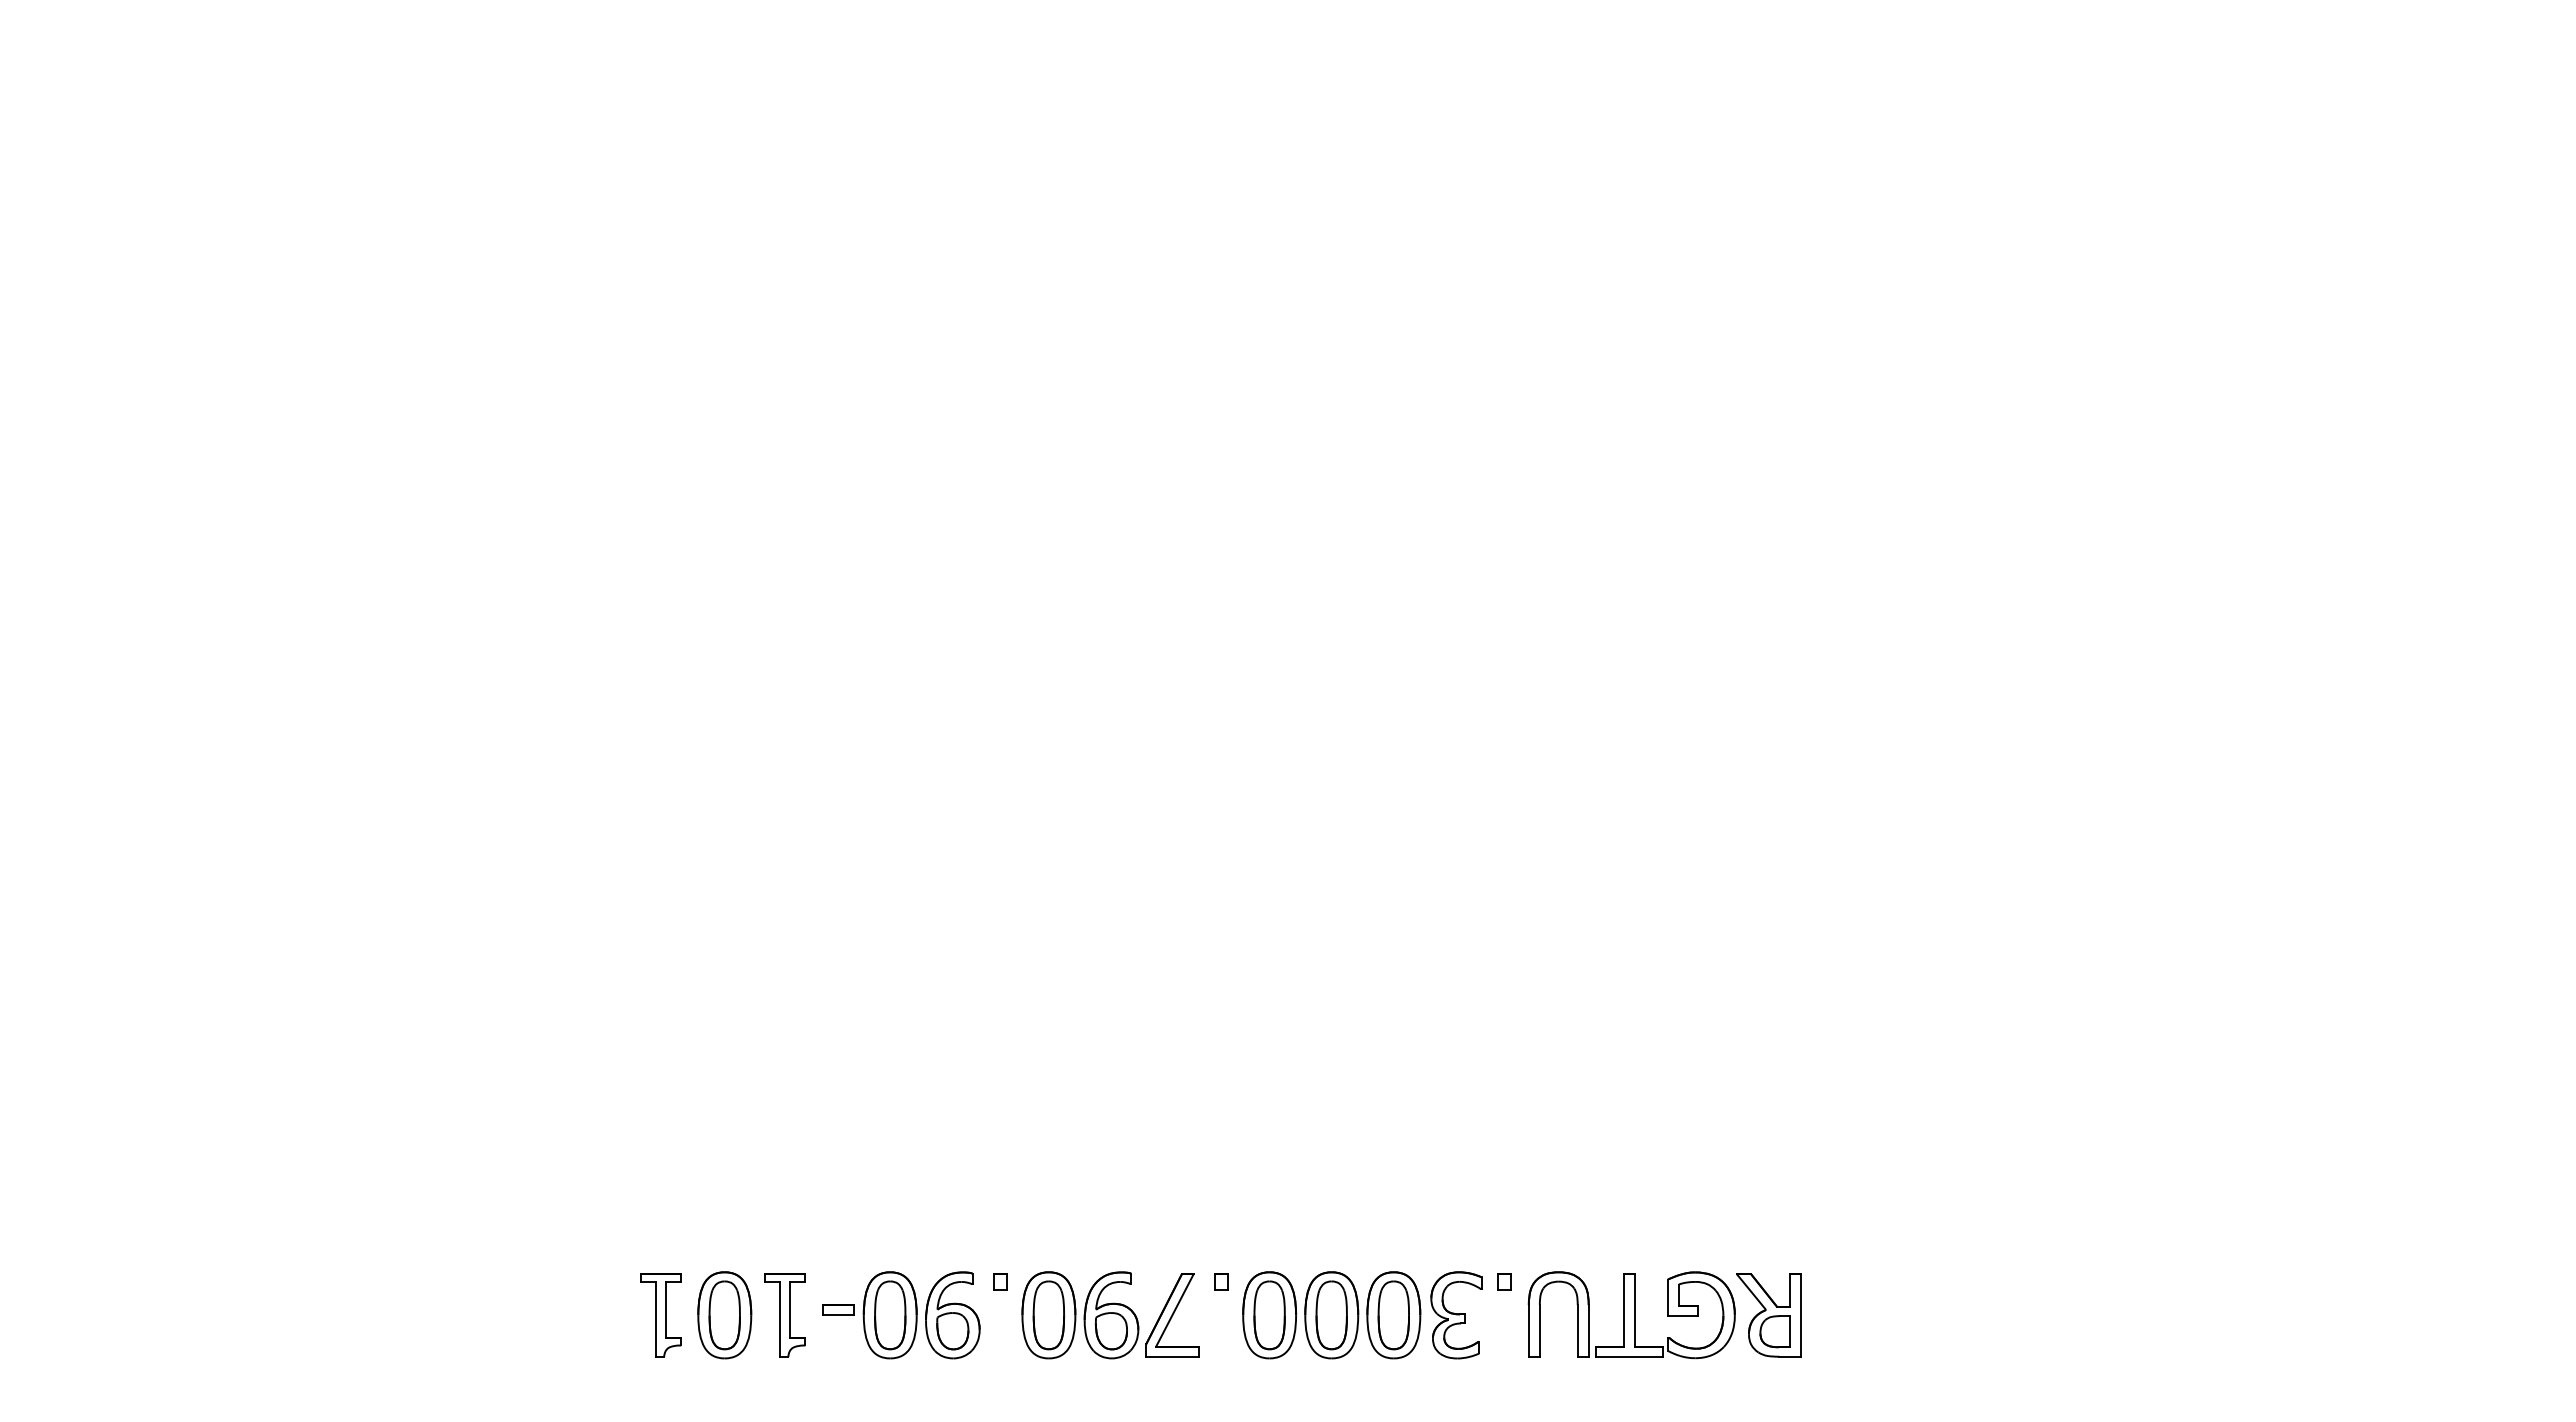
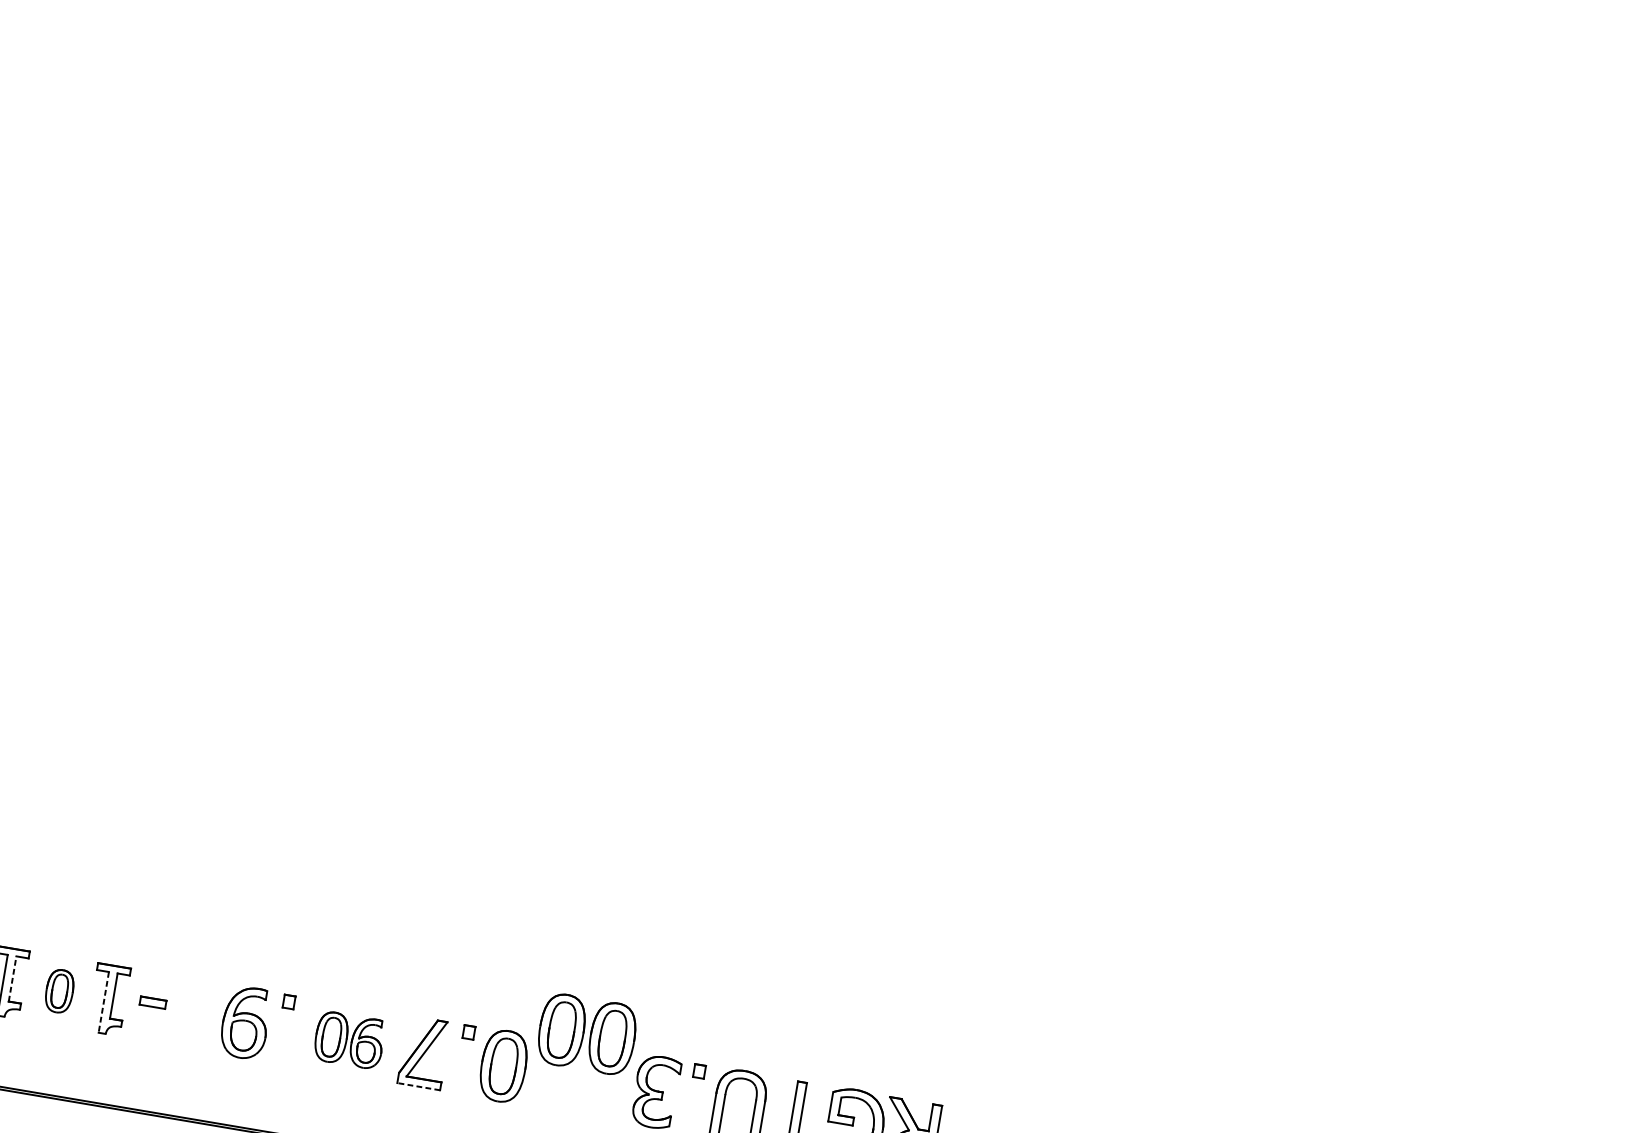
line: (666, 1310) -> (12, 979), solid -> dashed
part: (724, 1315) -> (59, 991), size x0.6
part: (889, 1315) -> (193, 1014), removed
part: (1080, 1315) -> (349, 1040), size x0.7
part: (1362, 1315) -> (586, 1034), moved
line: (779, 1320) -> (103, 1002), solid -> dashed
line: (1171, 1356) -> (418, 1086), solid -> dashed

